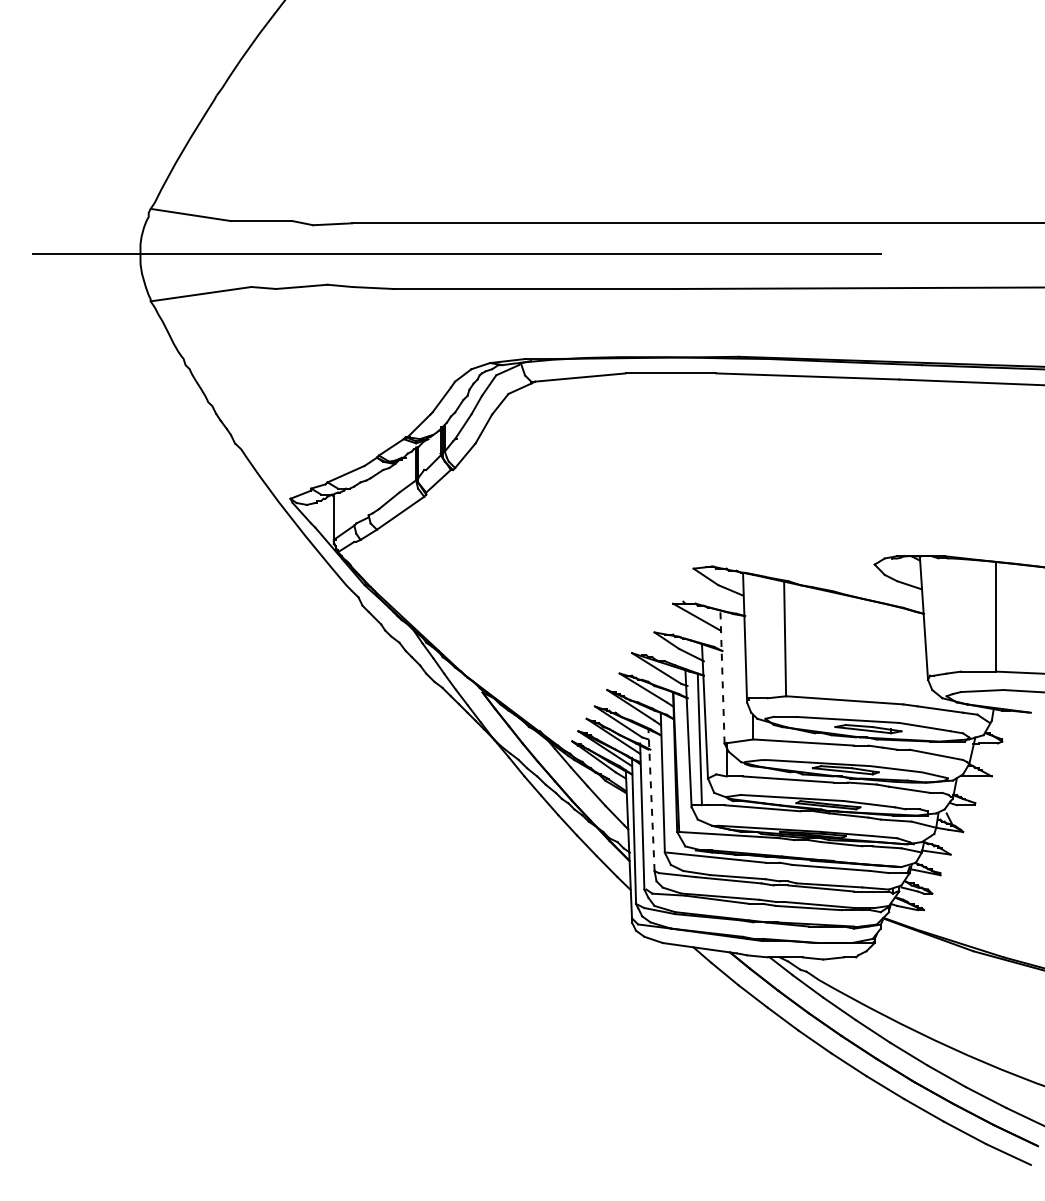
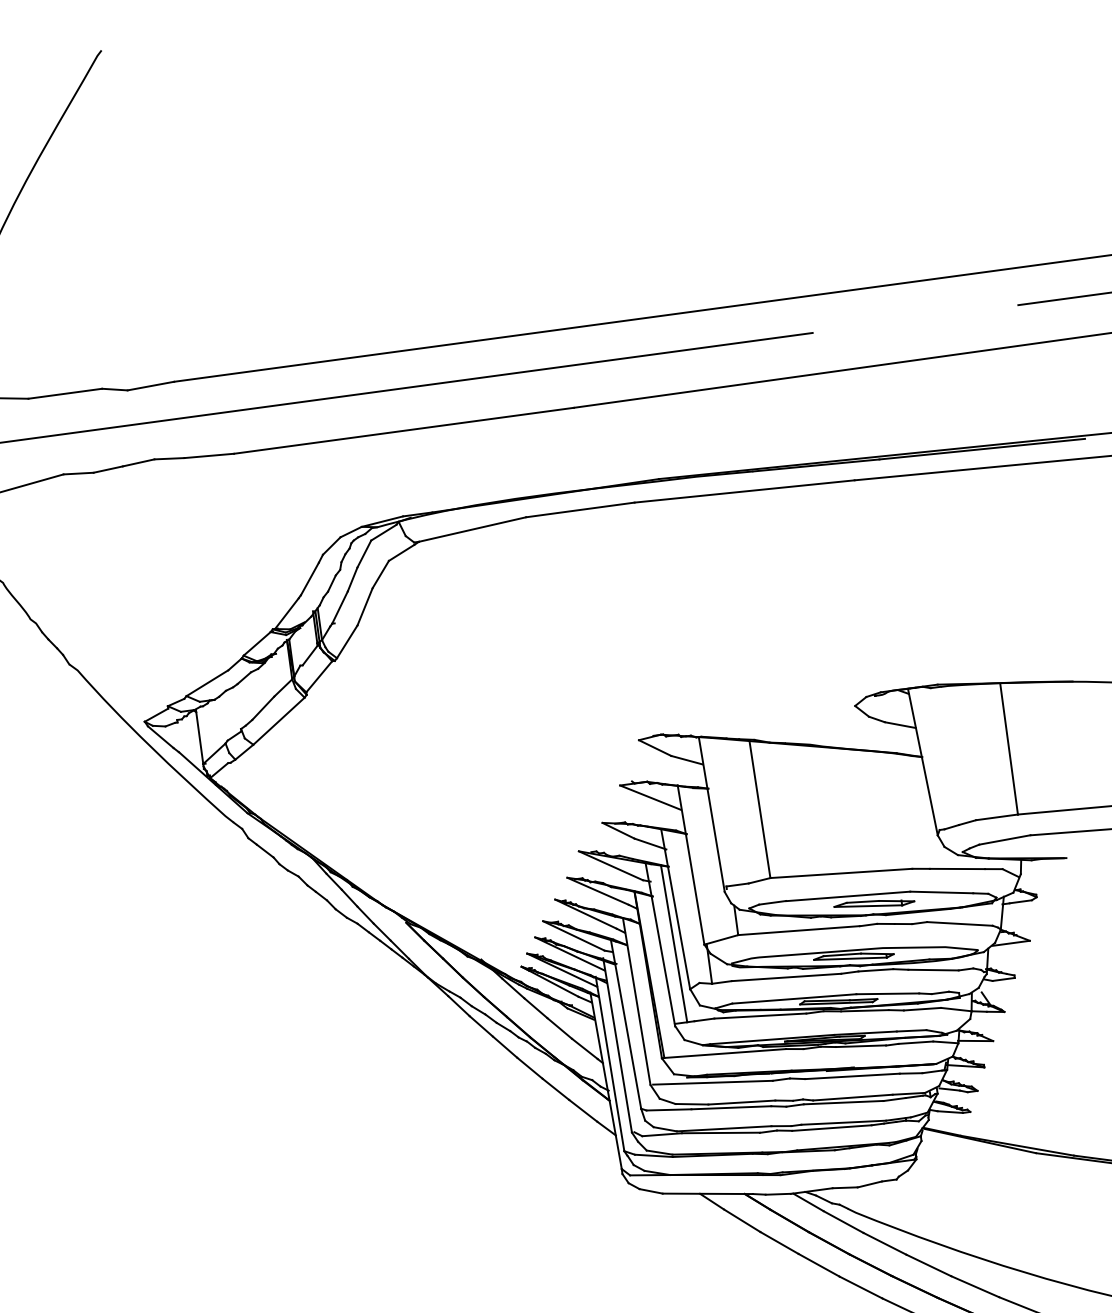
line: (722, 676) -> (691, 864), dashed -> solid
line: (651, 799) -> (625, 1023), dashed -> solid

